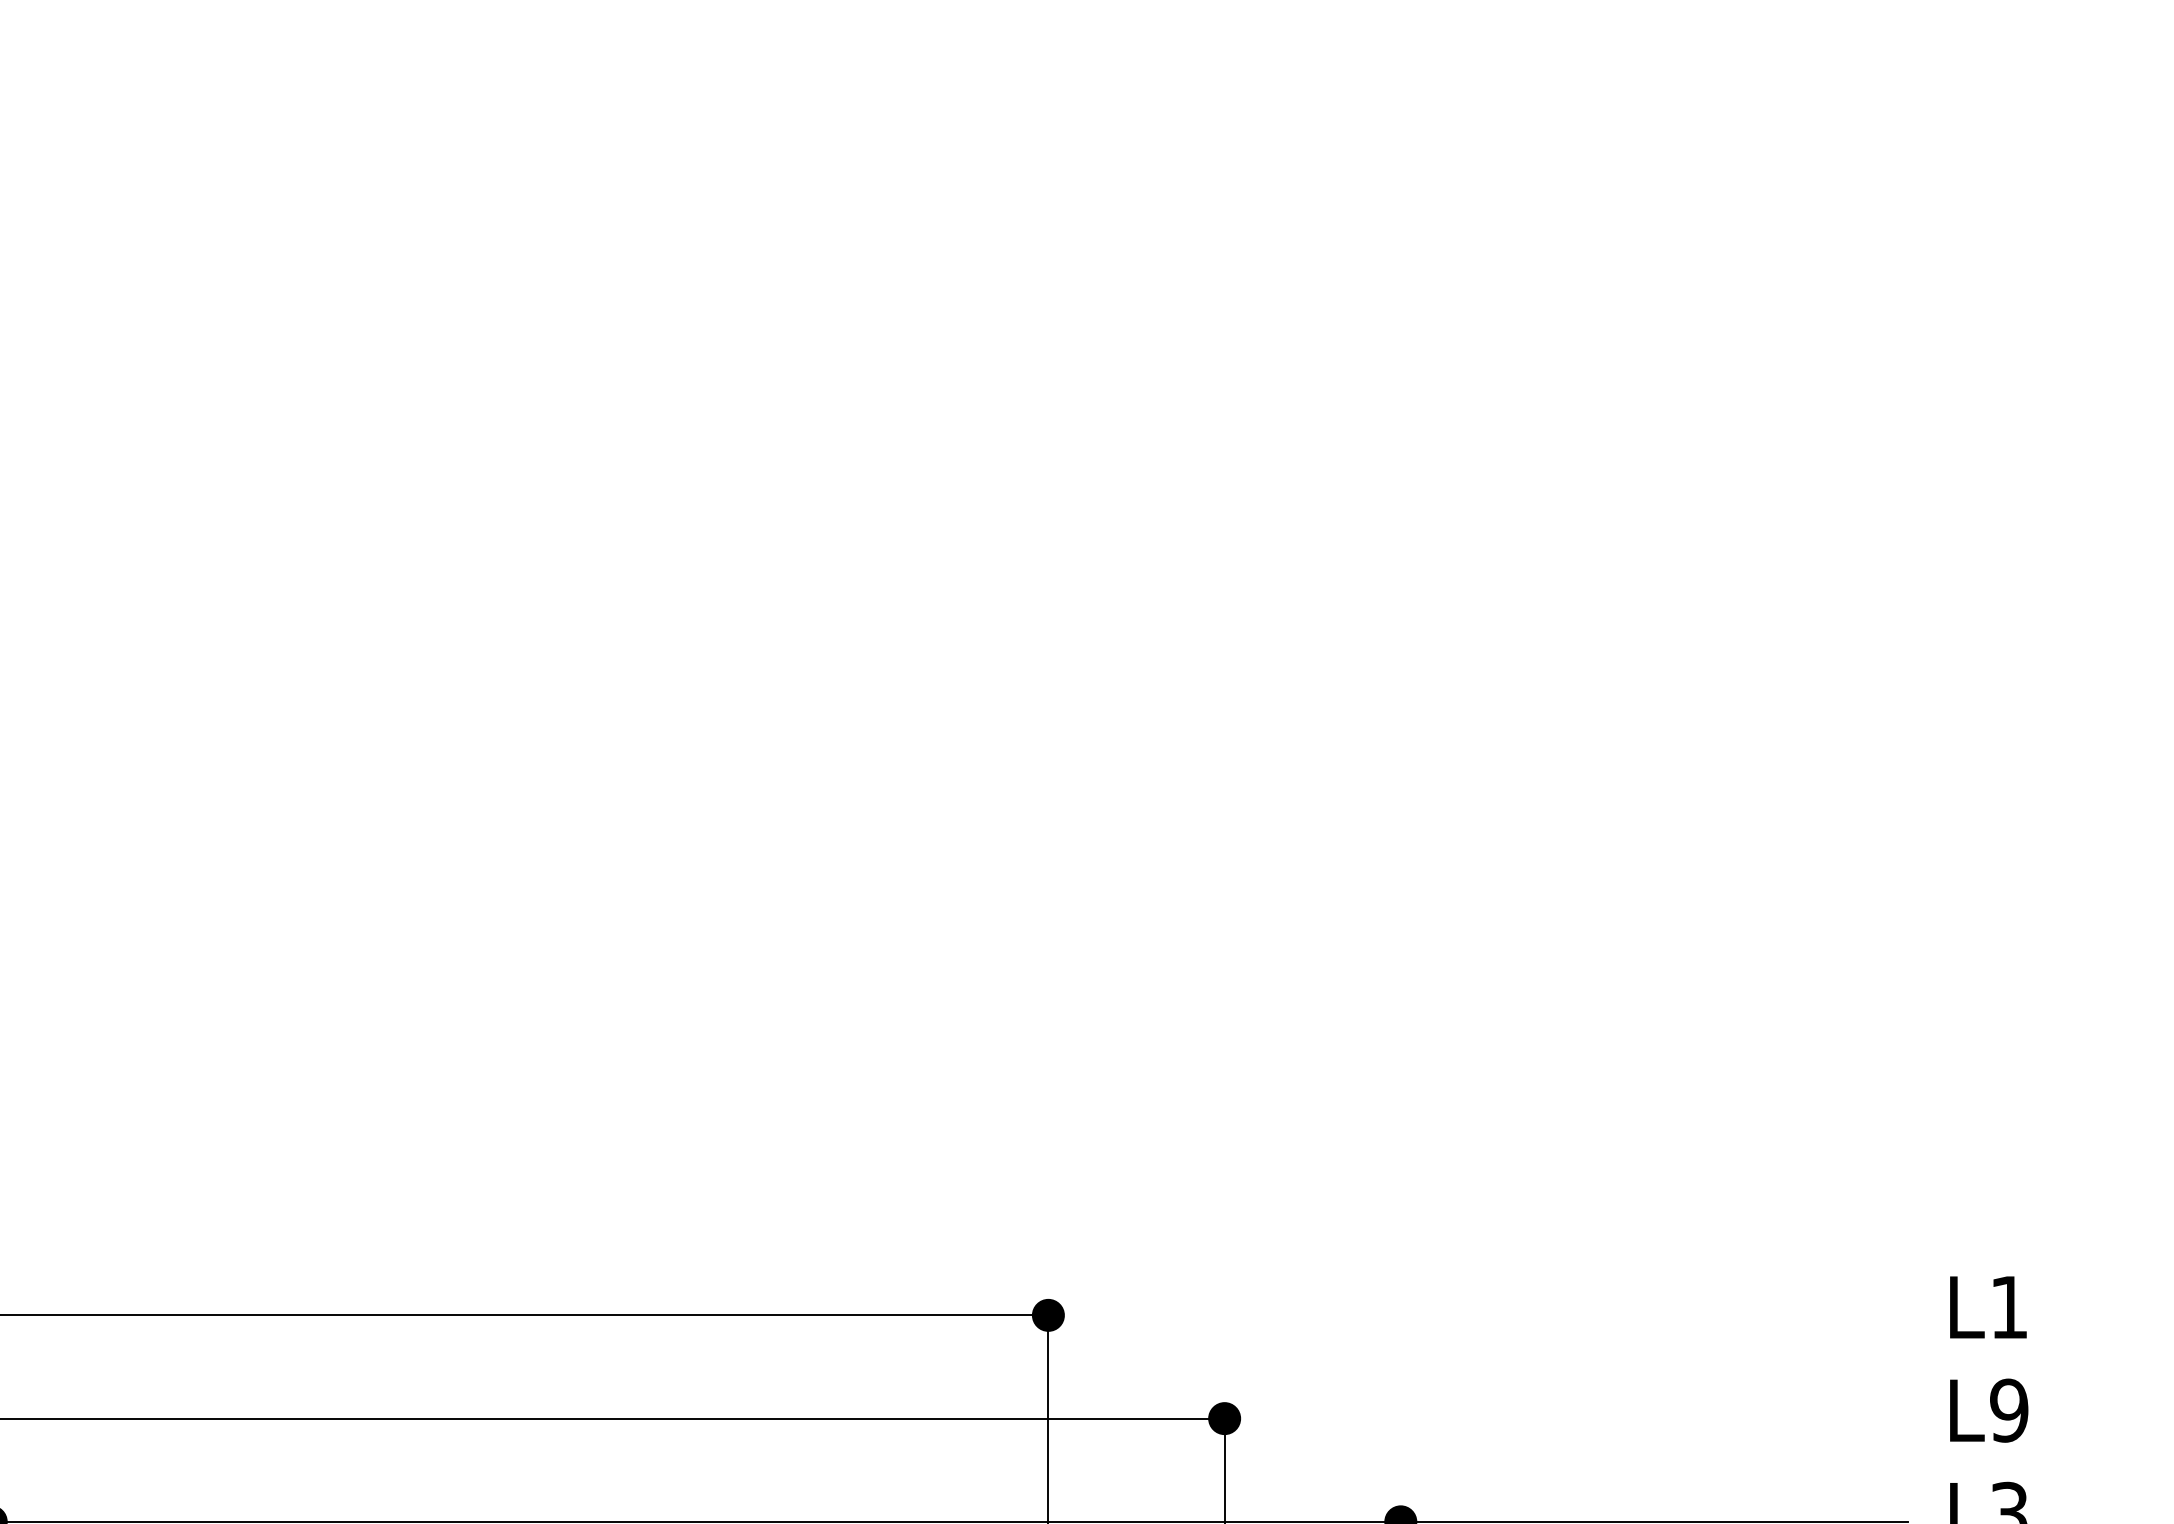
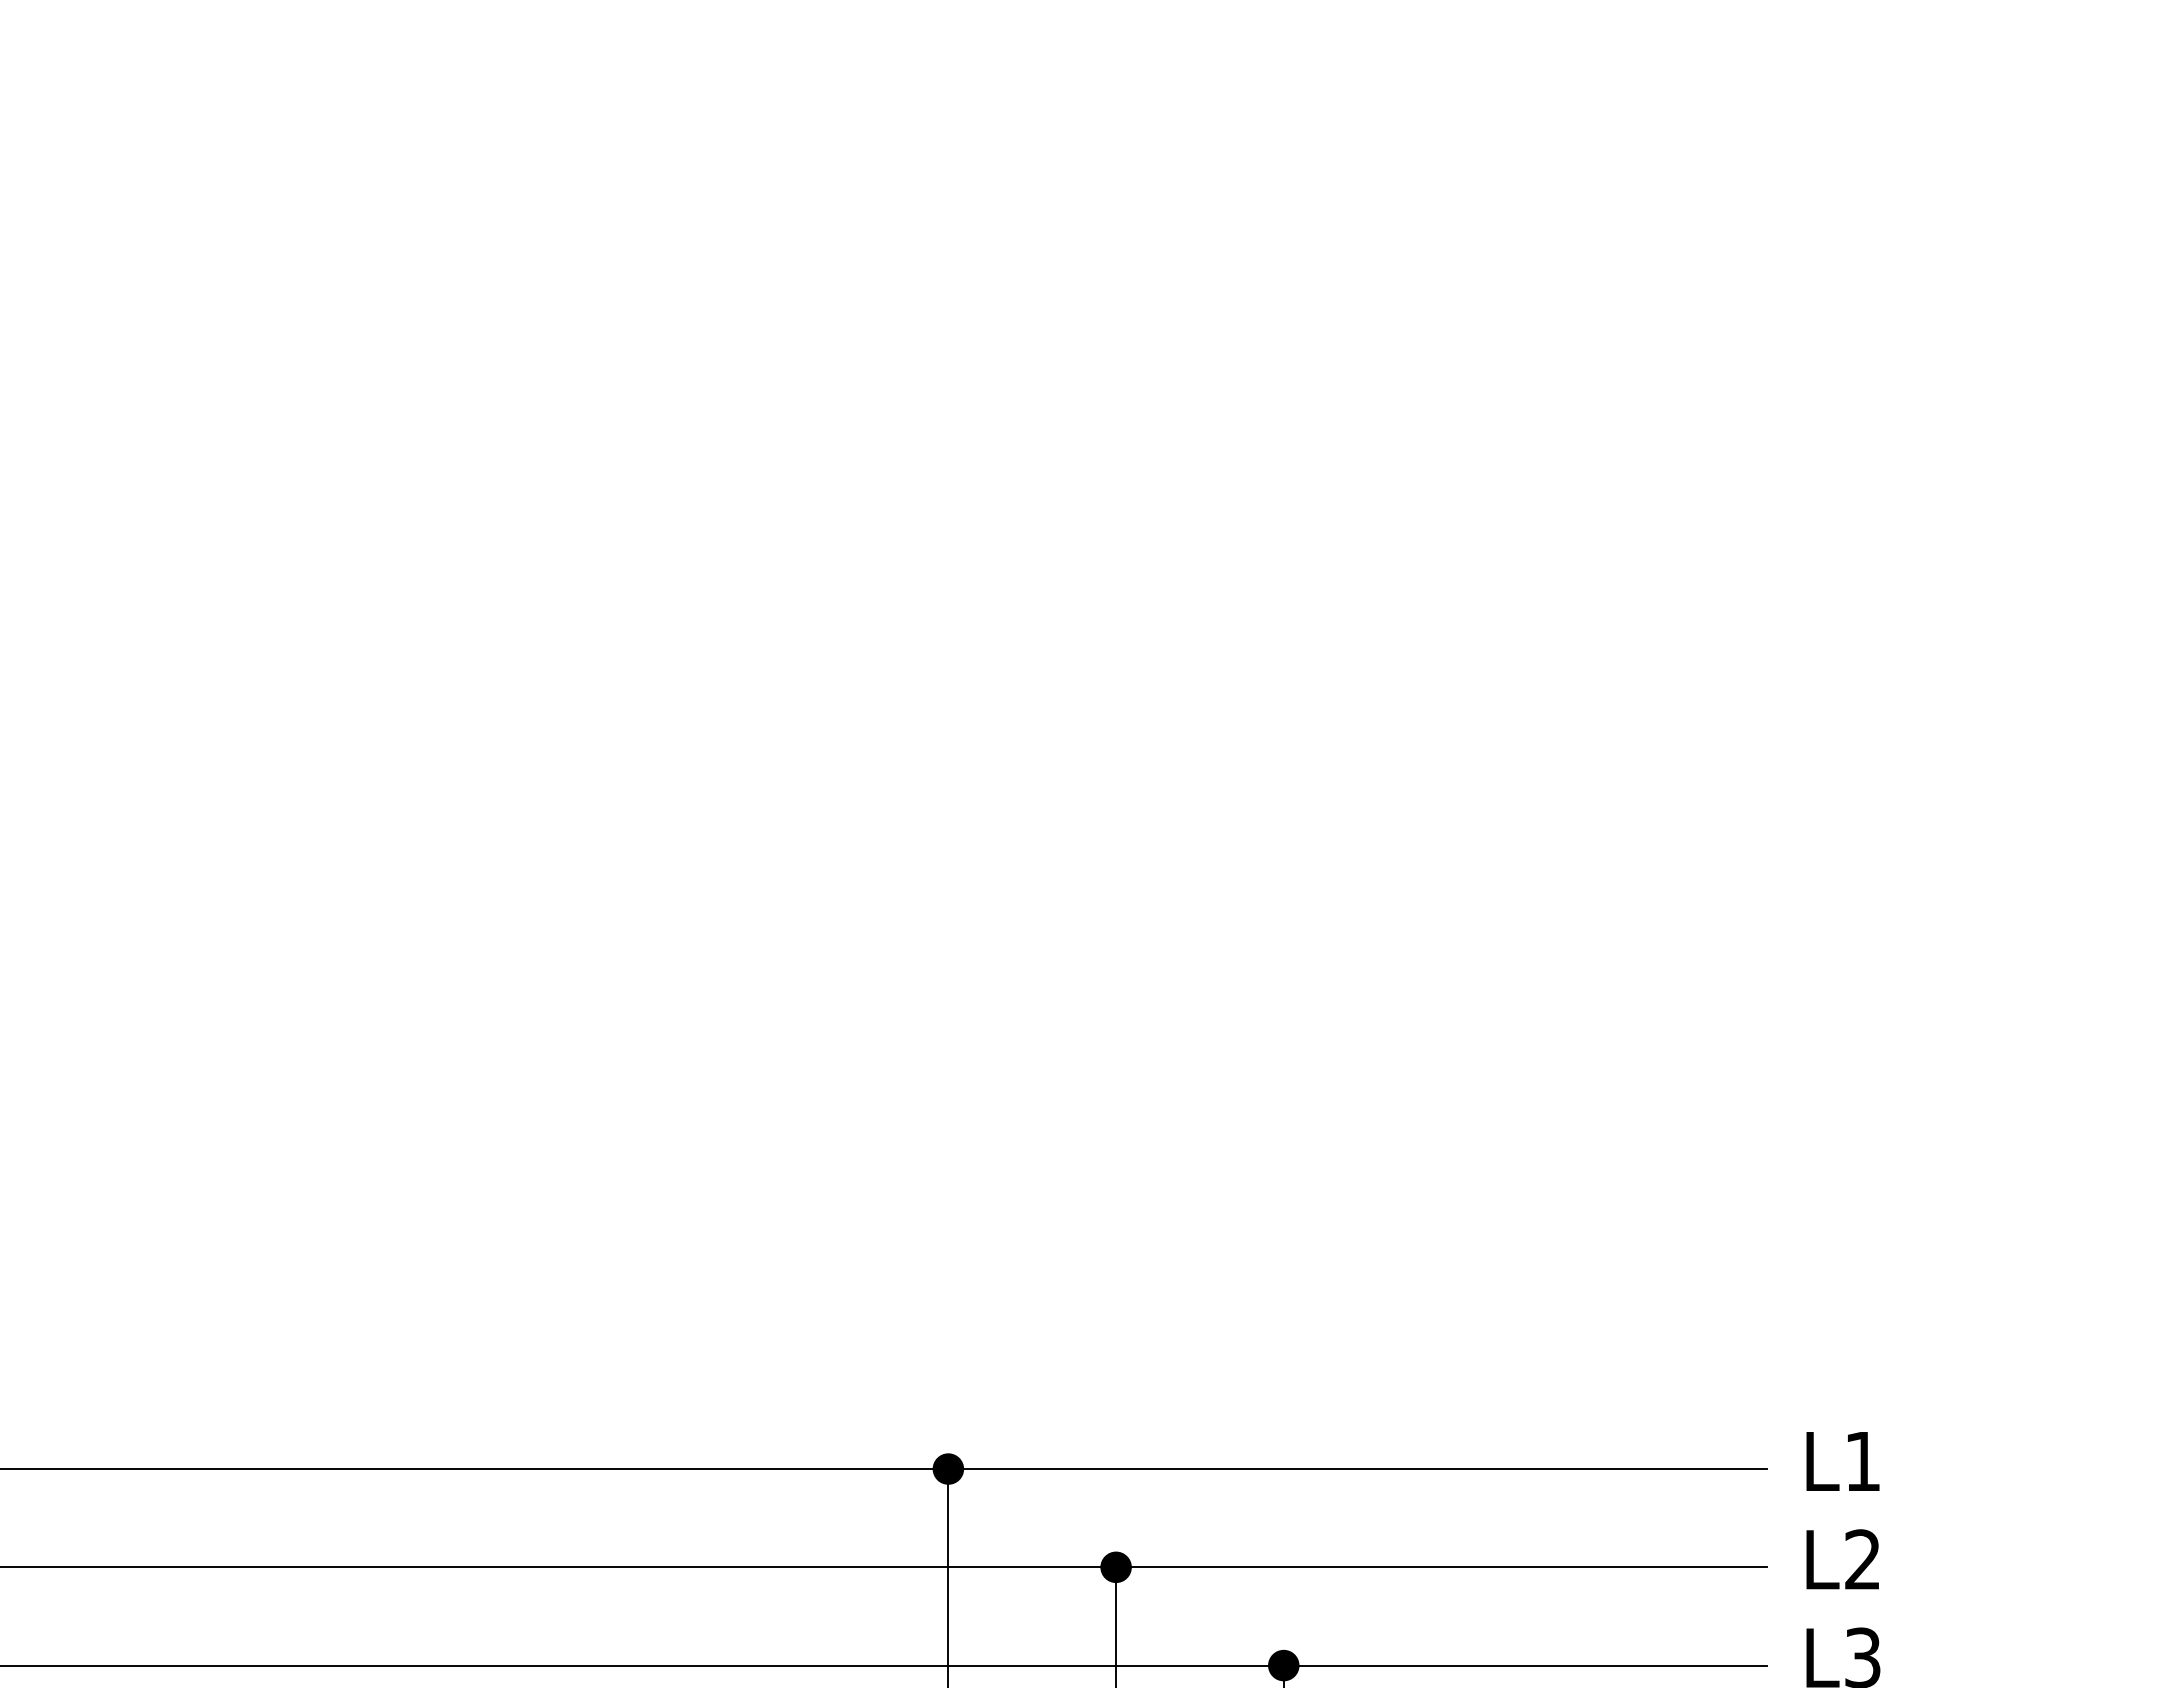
line: (1485, 1315) -> (1364, 1469), added
text: (2008, 1410) -> (1862, 1559), L9 -> L2
line: (1573, 1418) -> (1448, 1567), added

